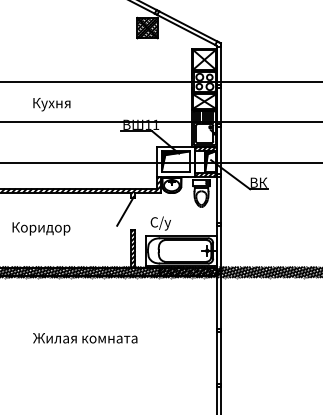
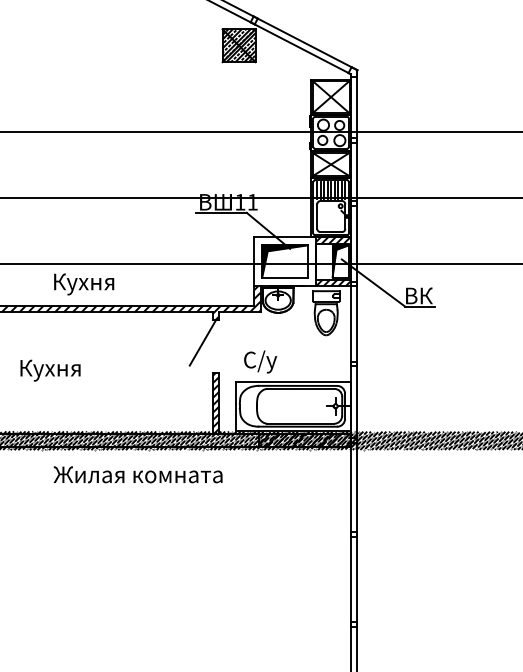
text: (51, 104) -> (83, 284), moved
text: (45, 229) -> (73, 371), Коридор -> Кухня
text: (85, 338) -> (138, 475), moved

